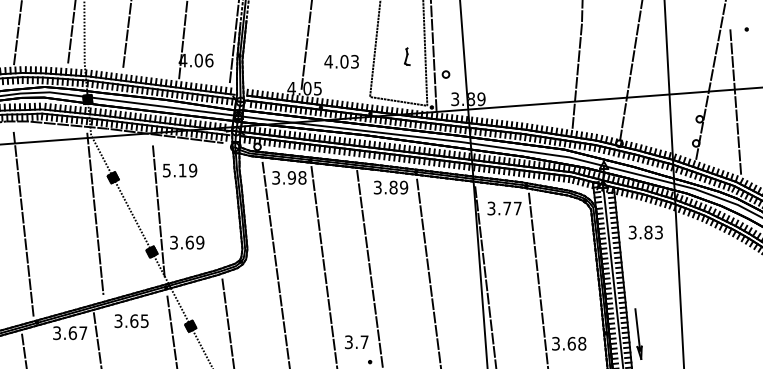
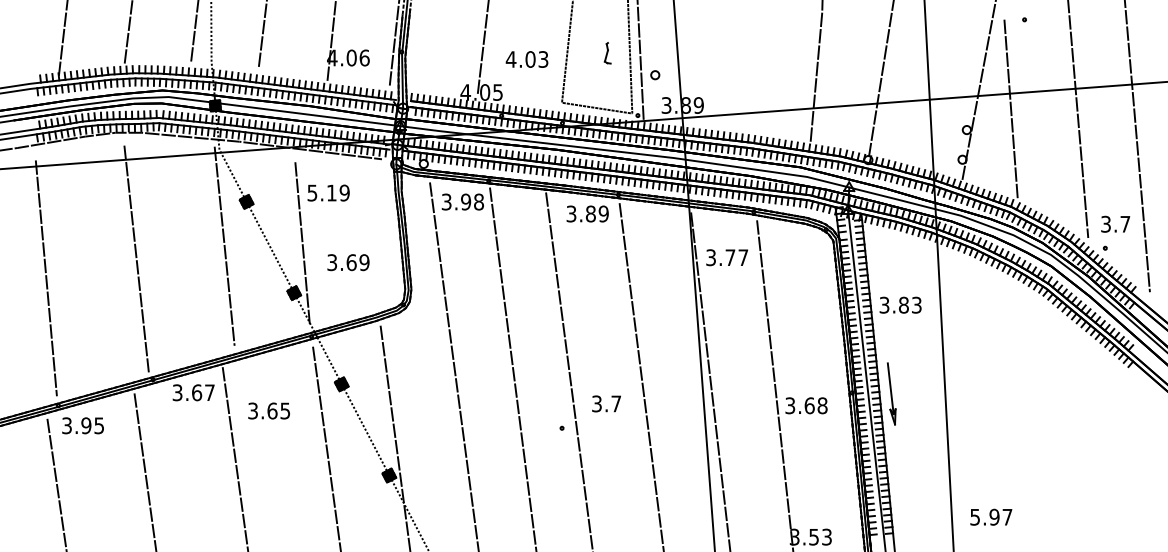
text: (504, 208) -> (727, 257), moved
text: (645, 231) -> (900, 304), moved
text: (187, 242) -> (348, 262), moved
text: (131, 320) -> (268, 410), moved
text: (356, 341) -> (606, 403), moved

